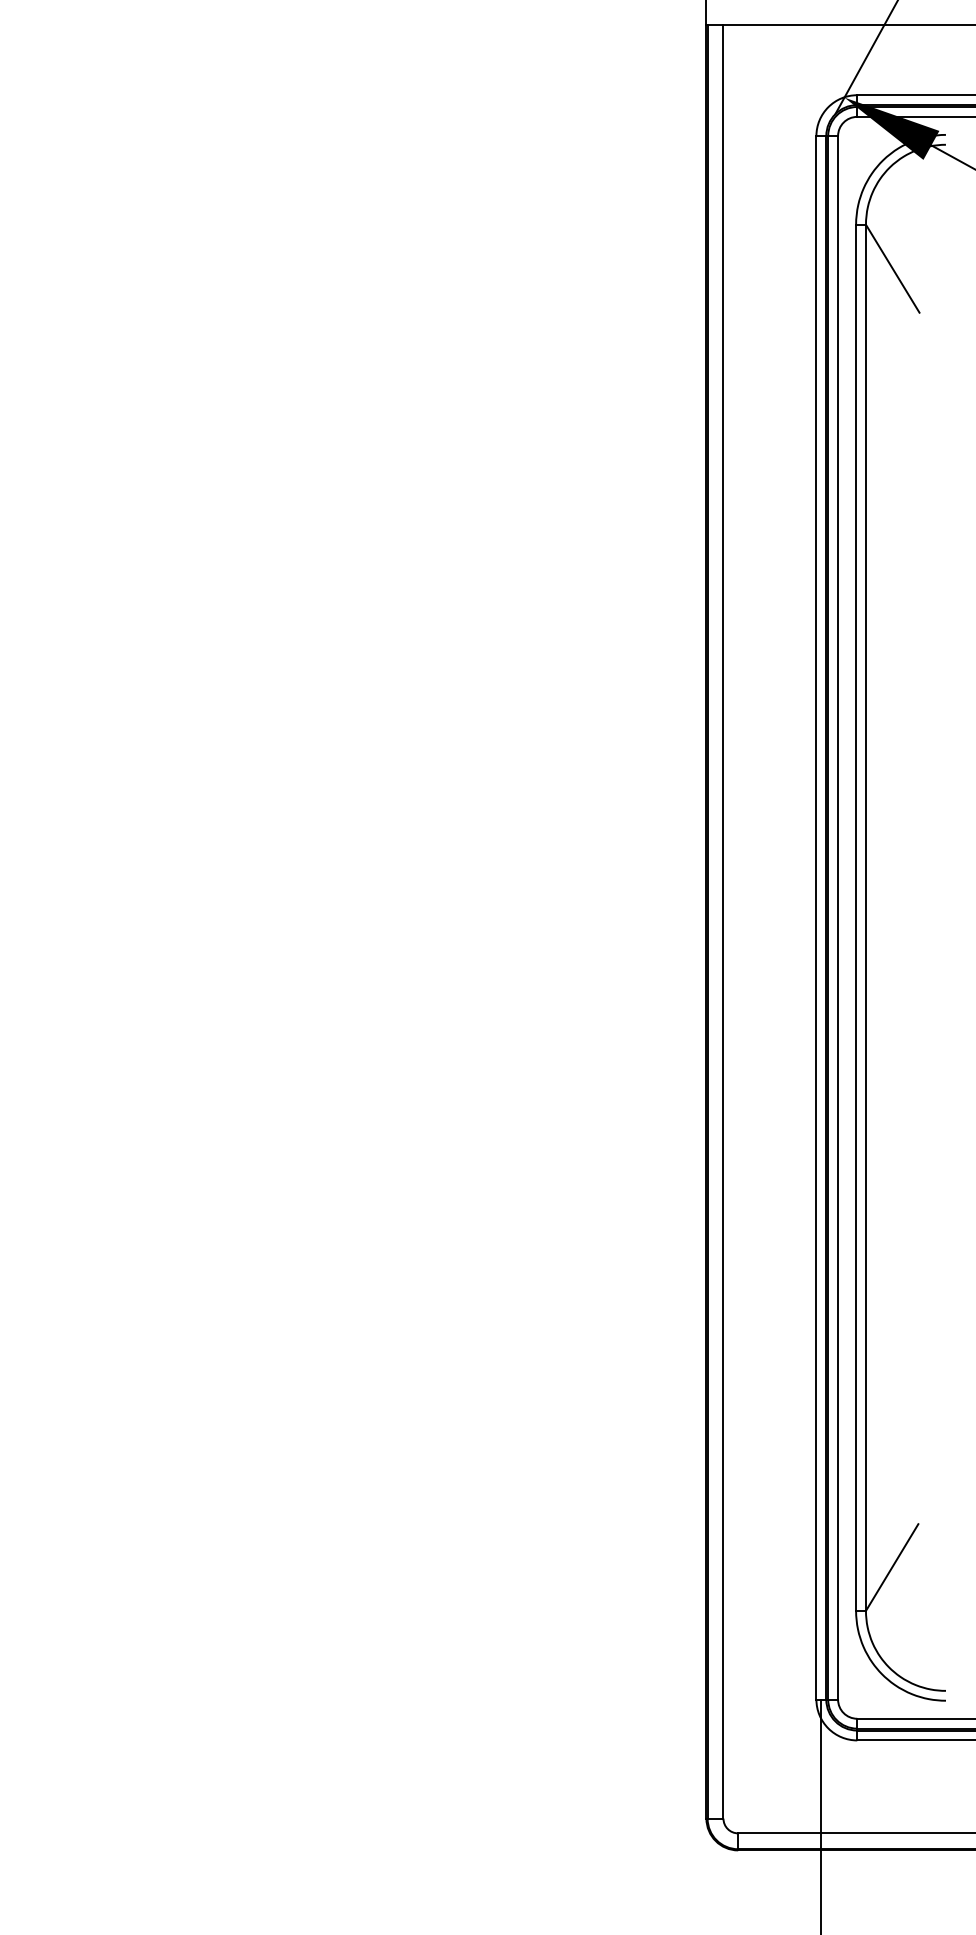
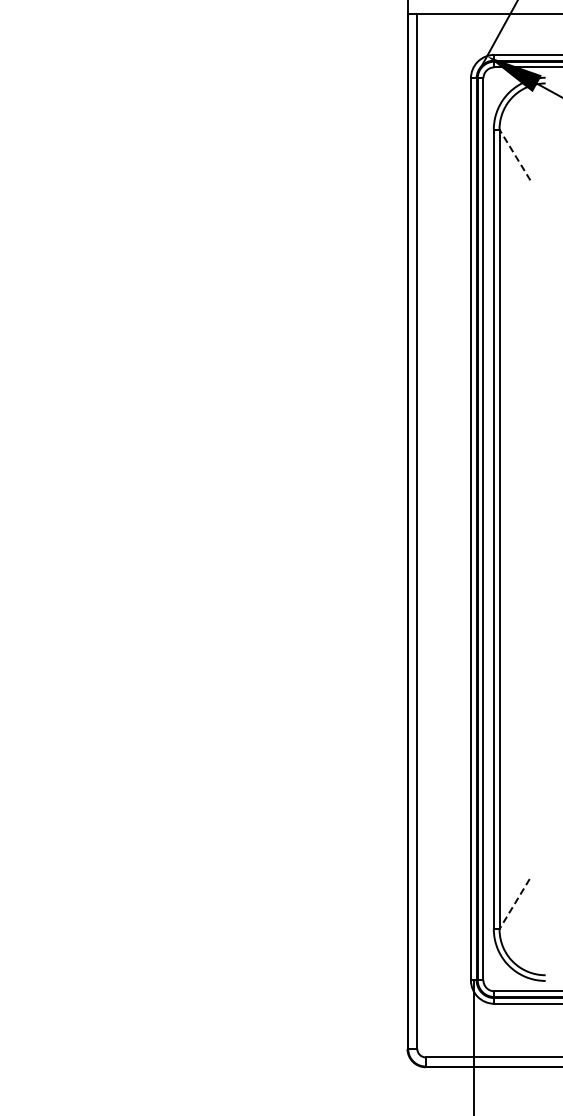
line: (891, 267) -> (514, 154), solid -> dashed
line: (891, 1568) -> (514, 904), solid -> dashed

